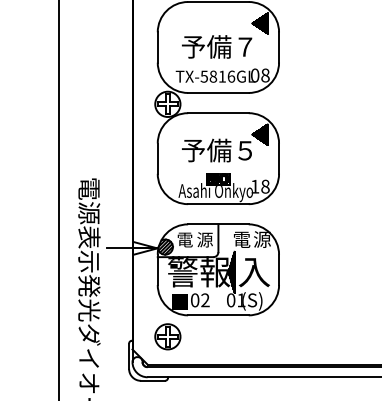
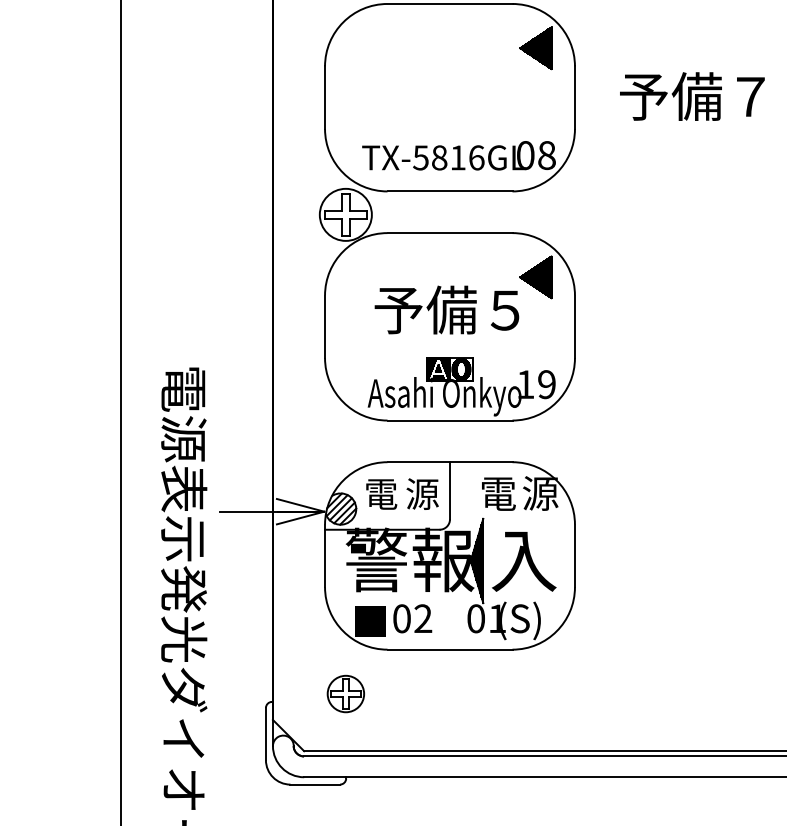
text: (217, 46) -> (693, 95), moved
text: (265, 186) -> (547, 384), 18 -> 19
part: (167, 336) -> (345, 693), size x0.7

